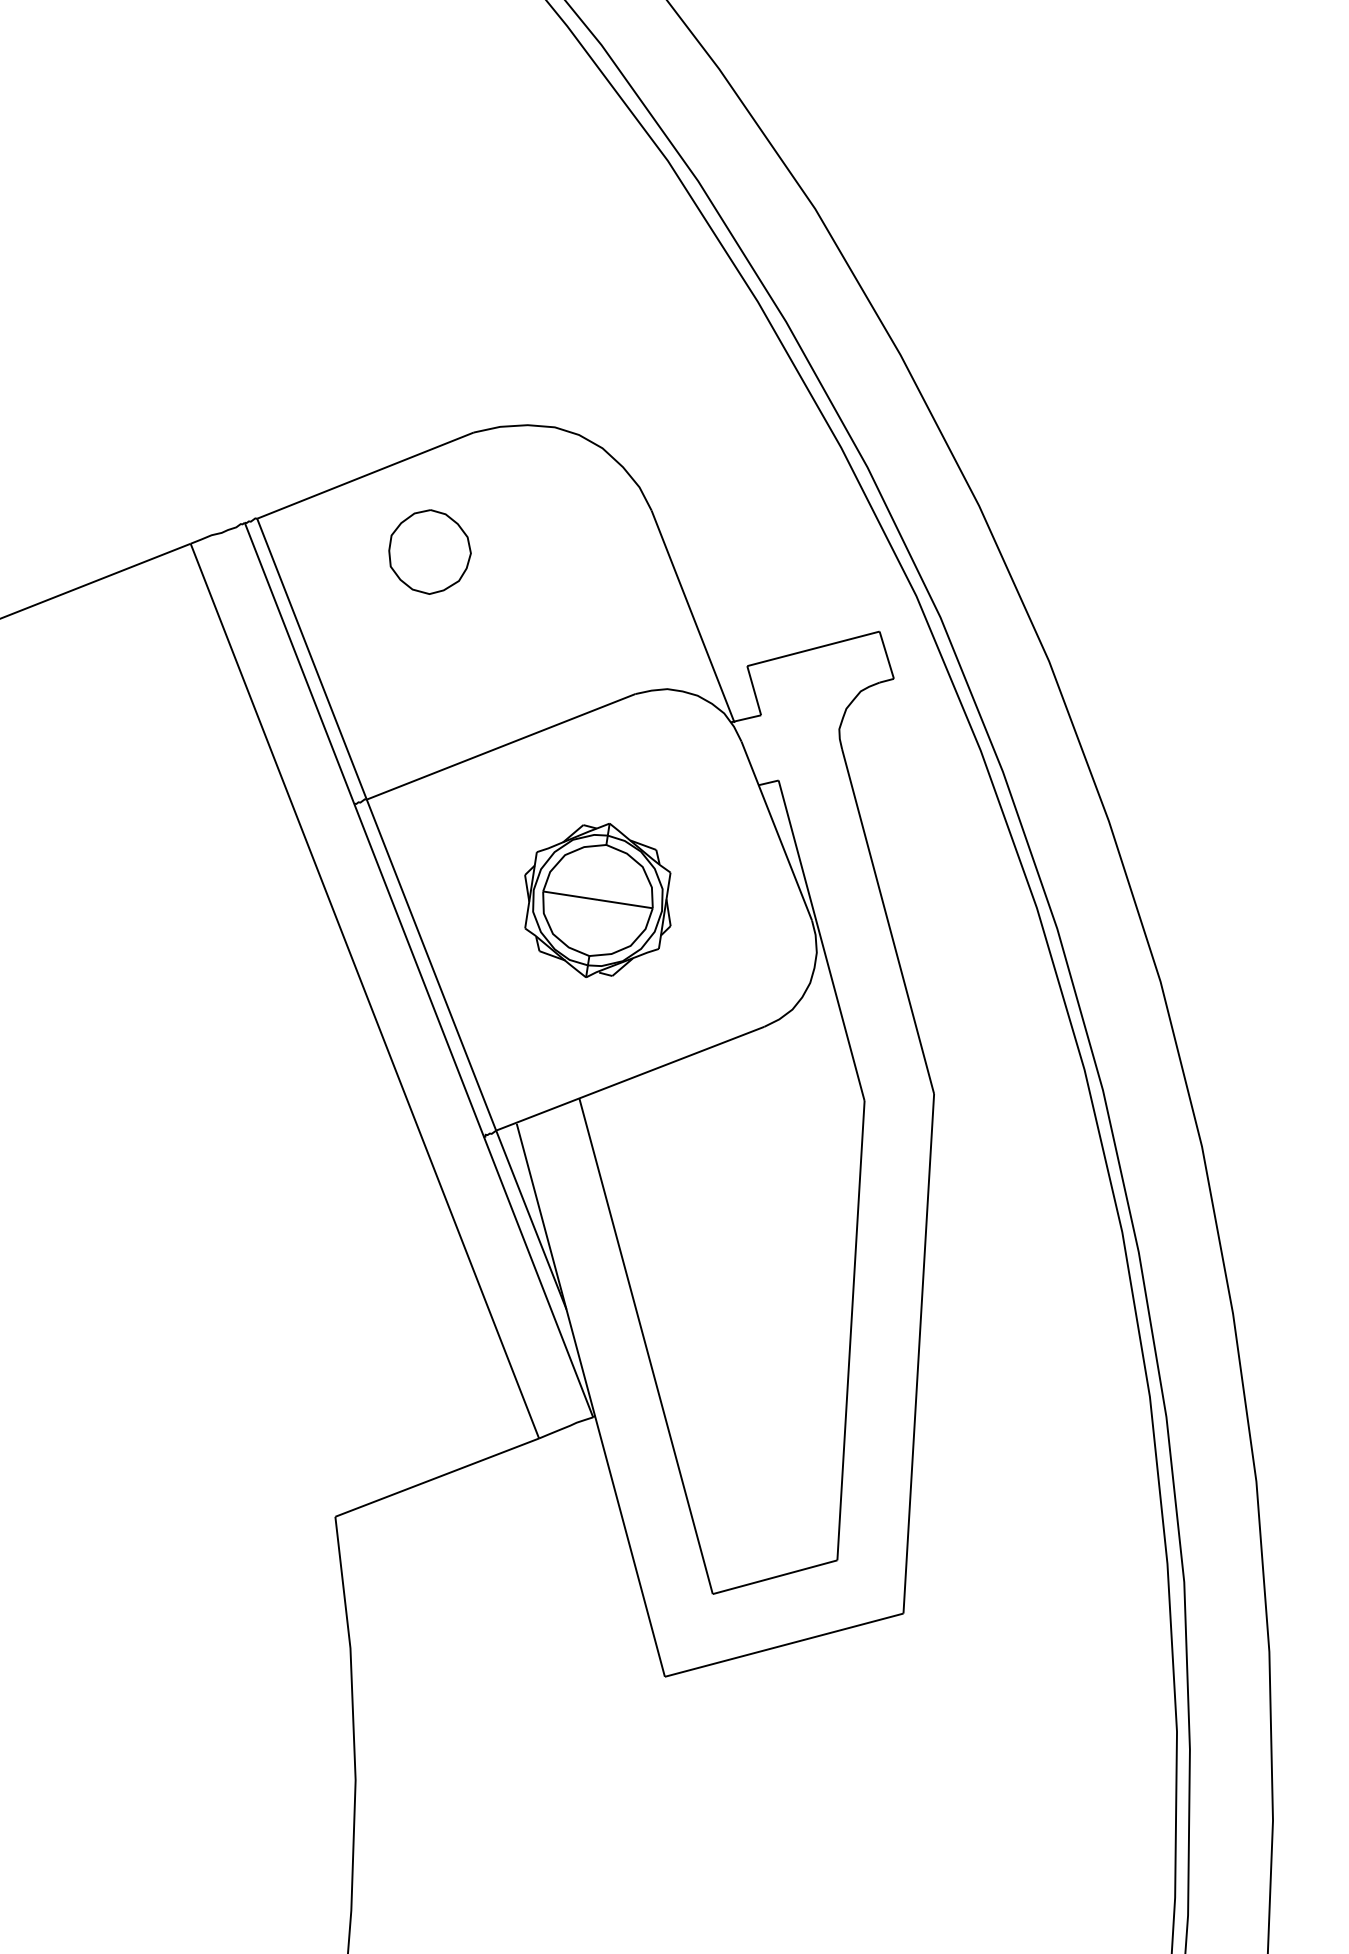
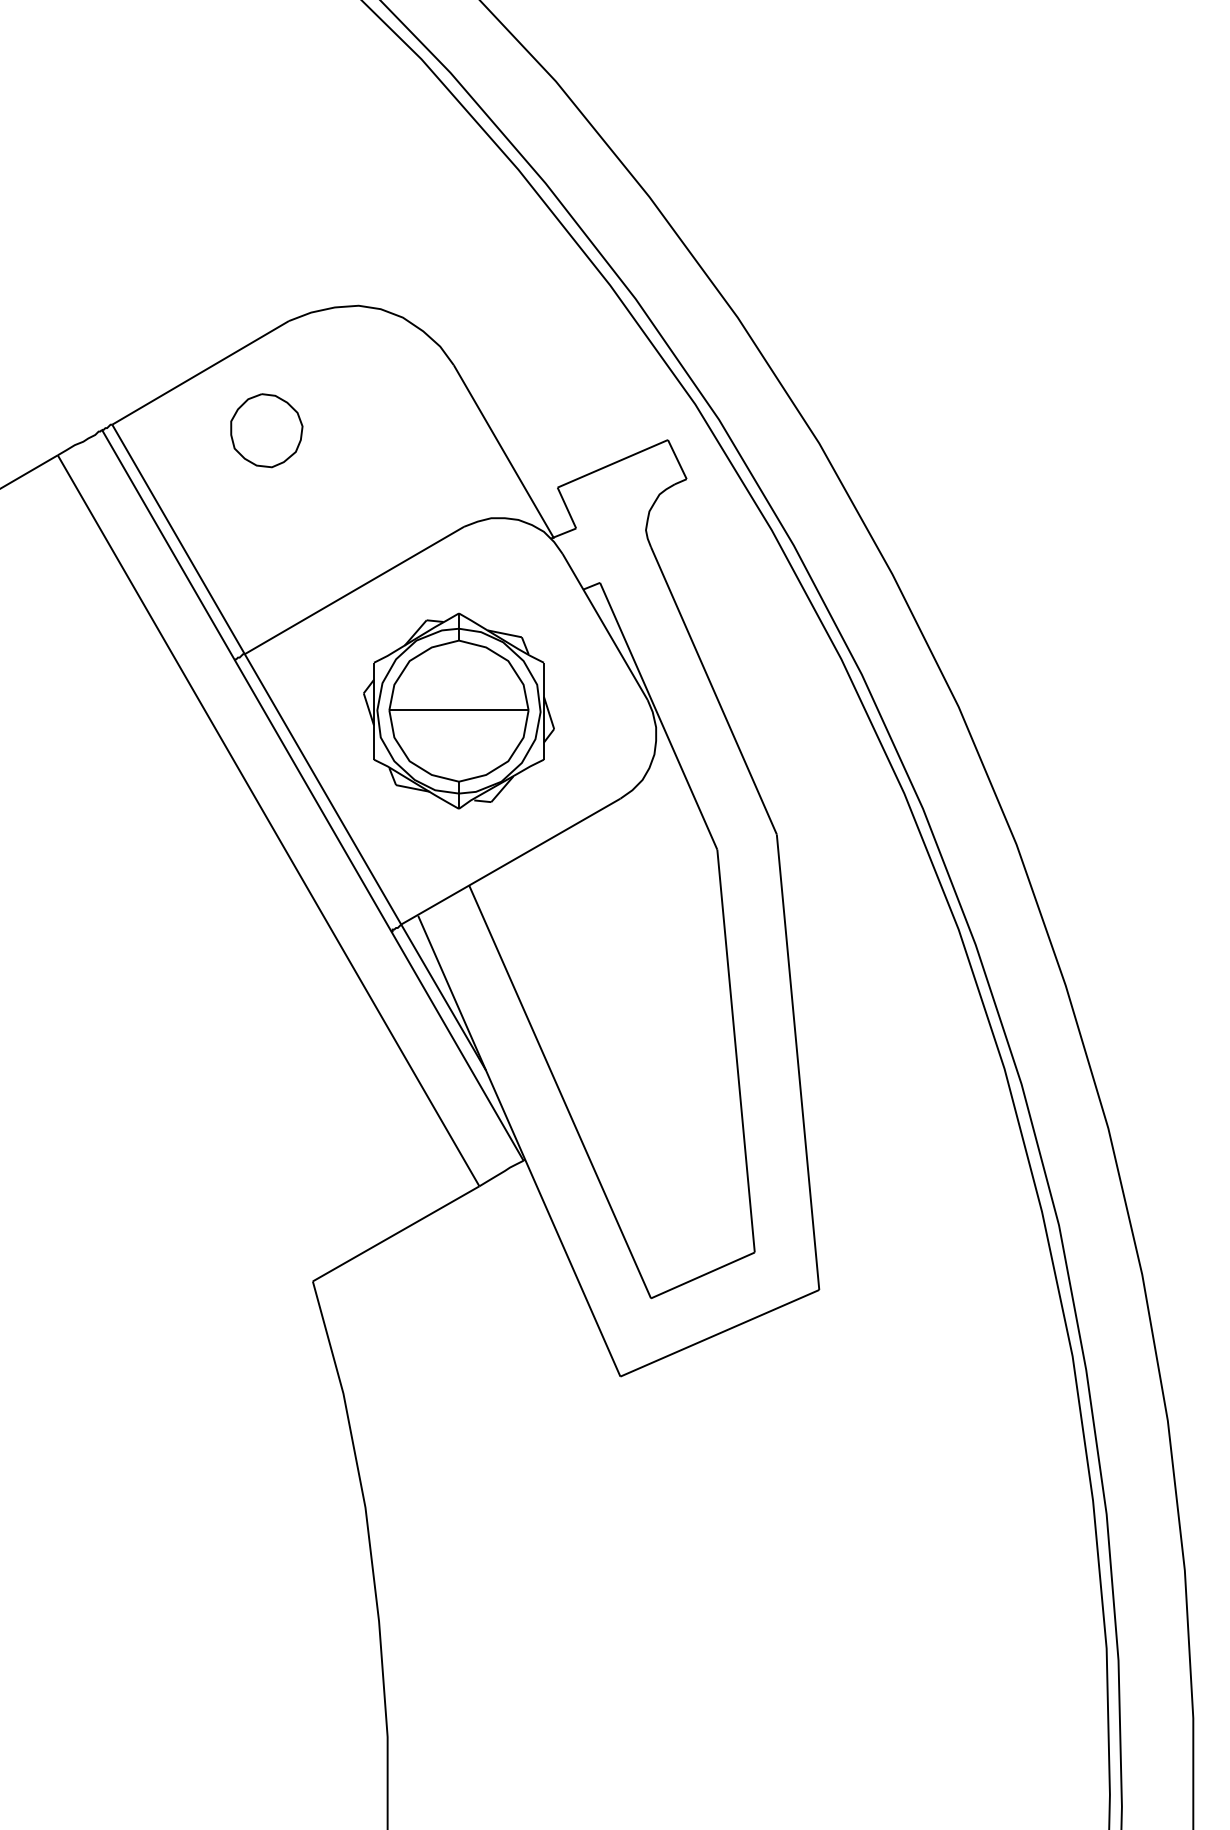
part: (597, 899) -> (458, 710), size x1.43

